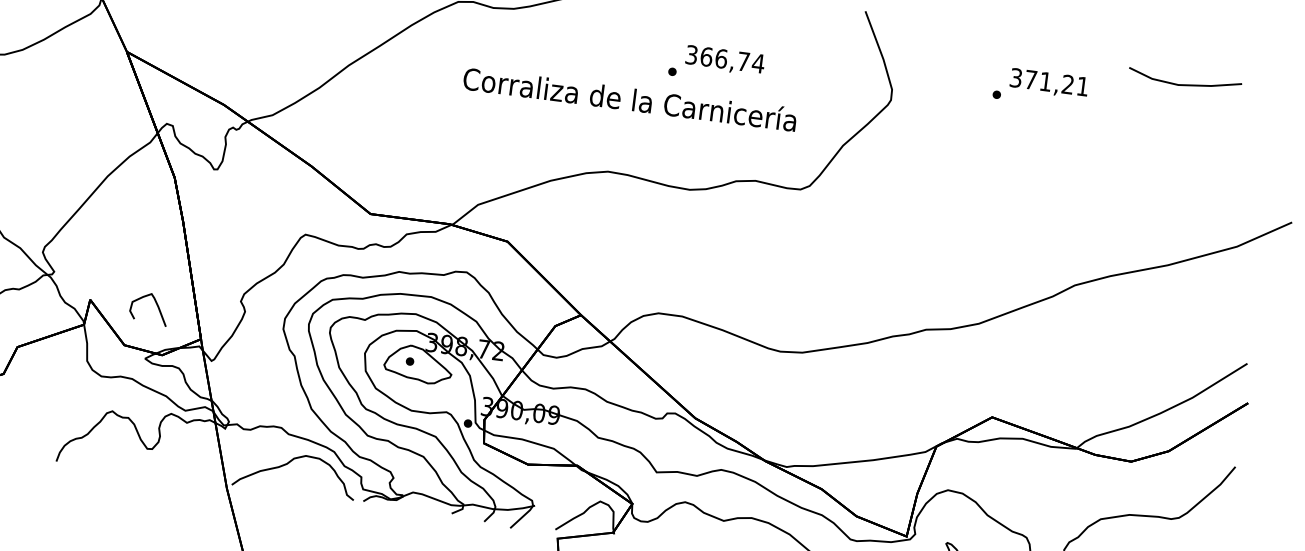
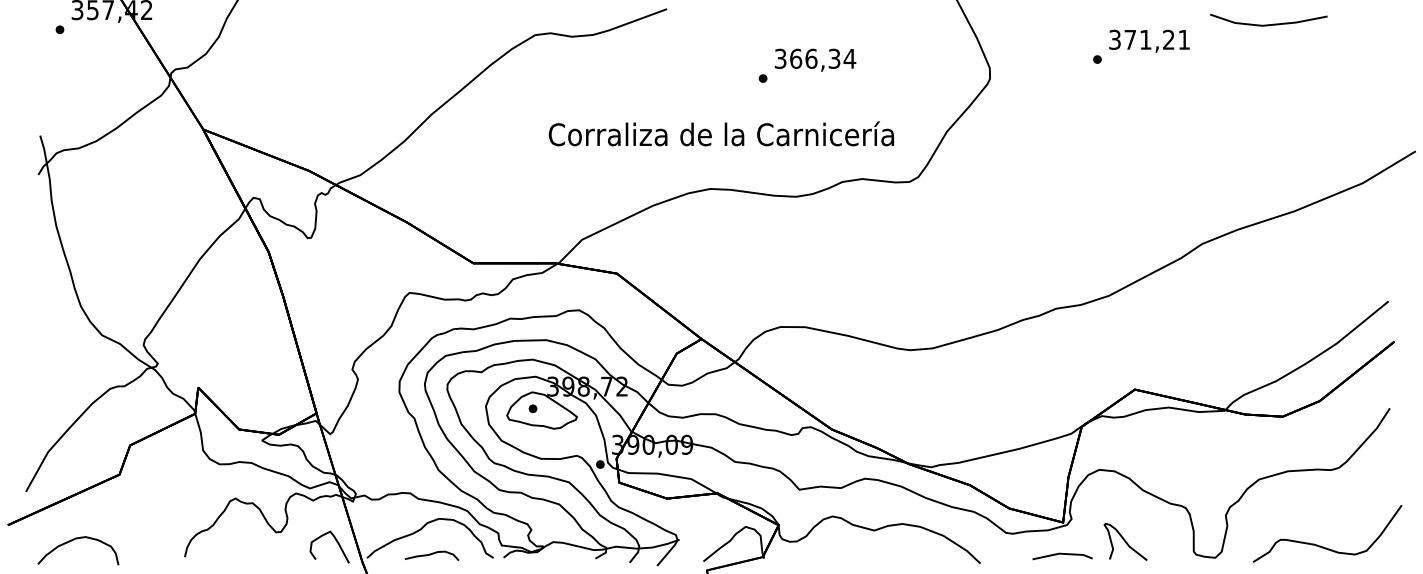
text: (743, 61) -> (834, 58), 366,74 -> 366,34
line: (1184, 84) -> (1268, 24), moved
text: (629, 98) -> (720, 133), moved
curve: (156, 305) -> (336, 542), moved
curve: (294, 489) -> (431, 554), added

